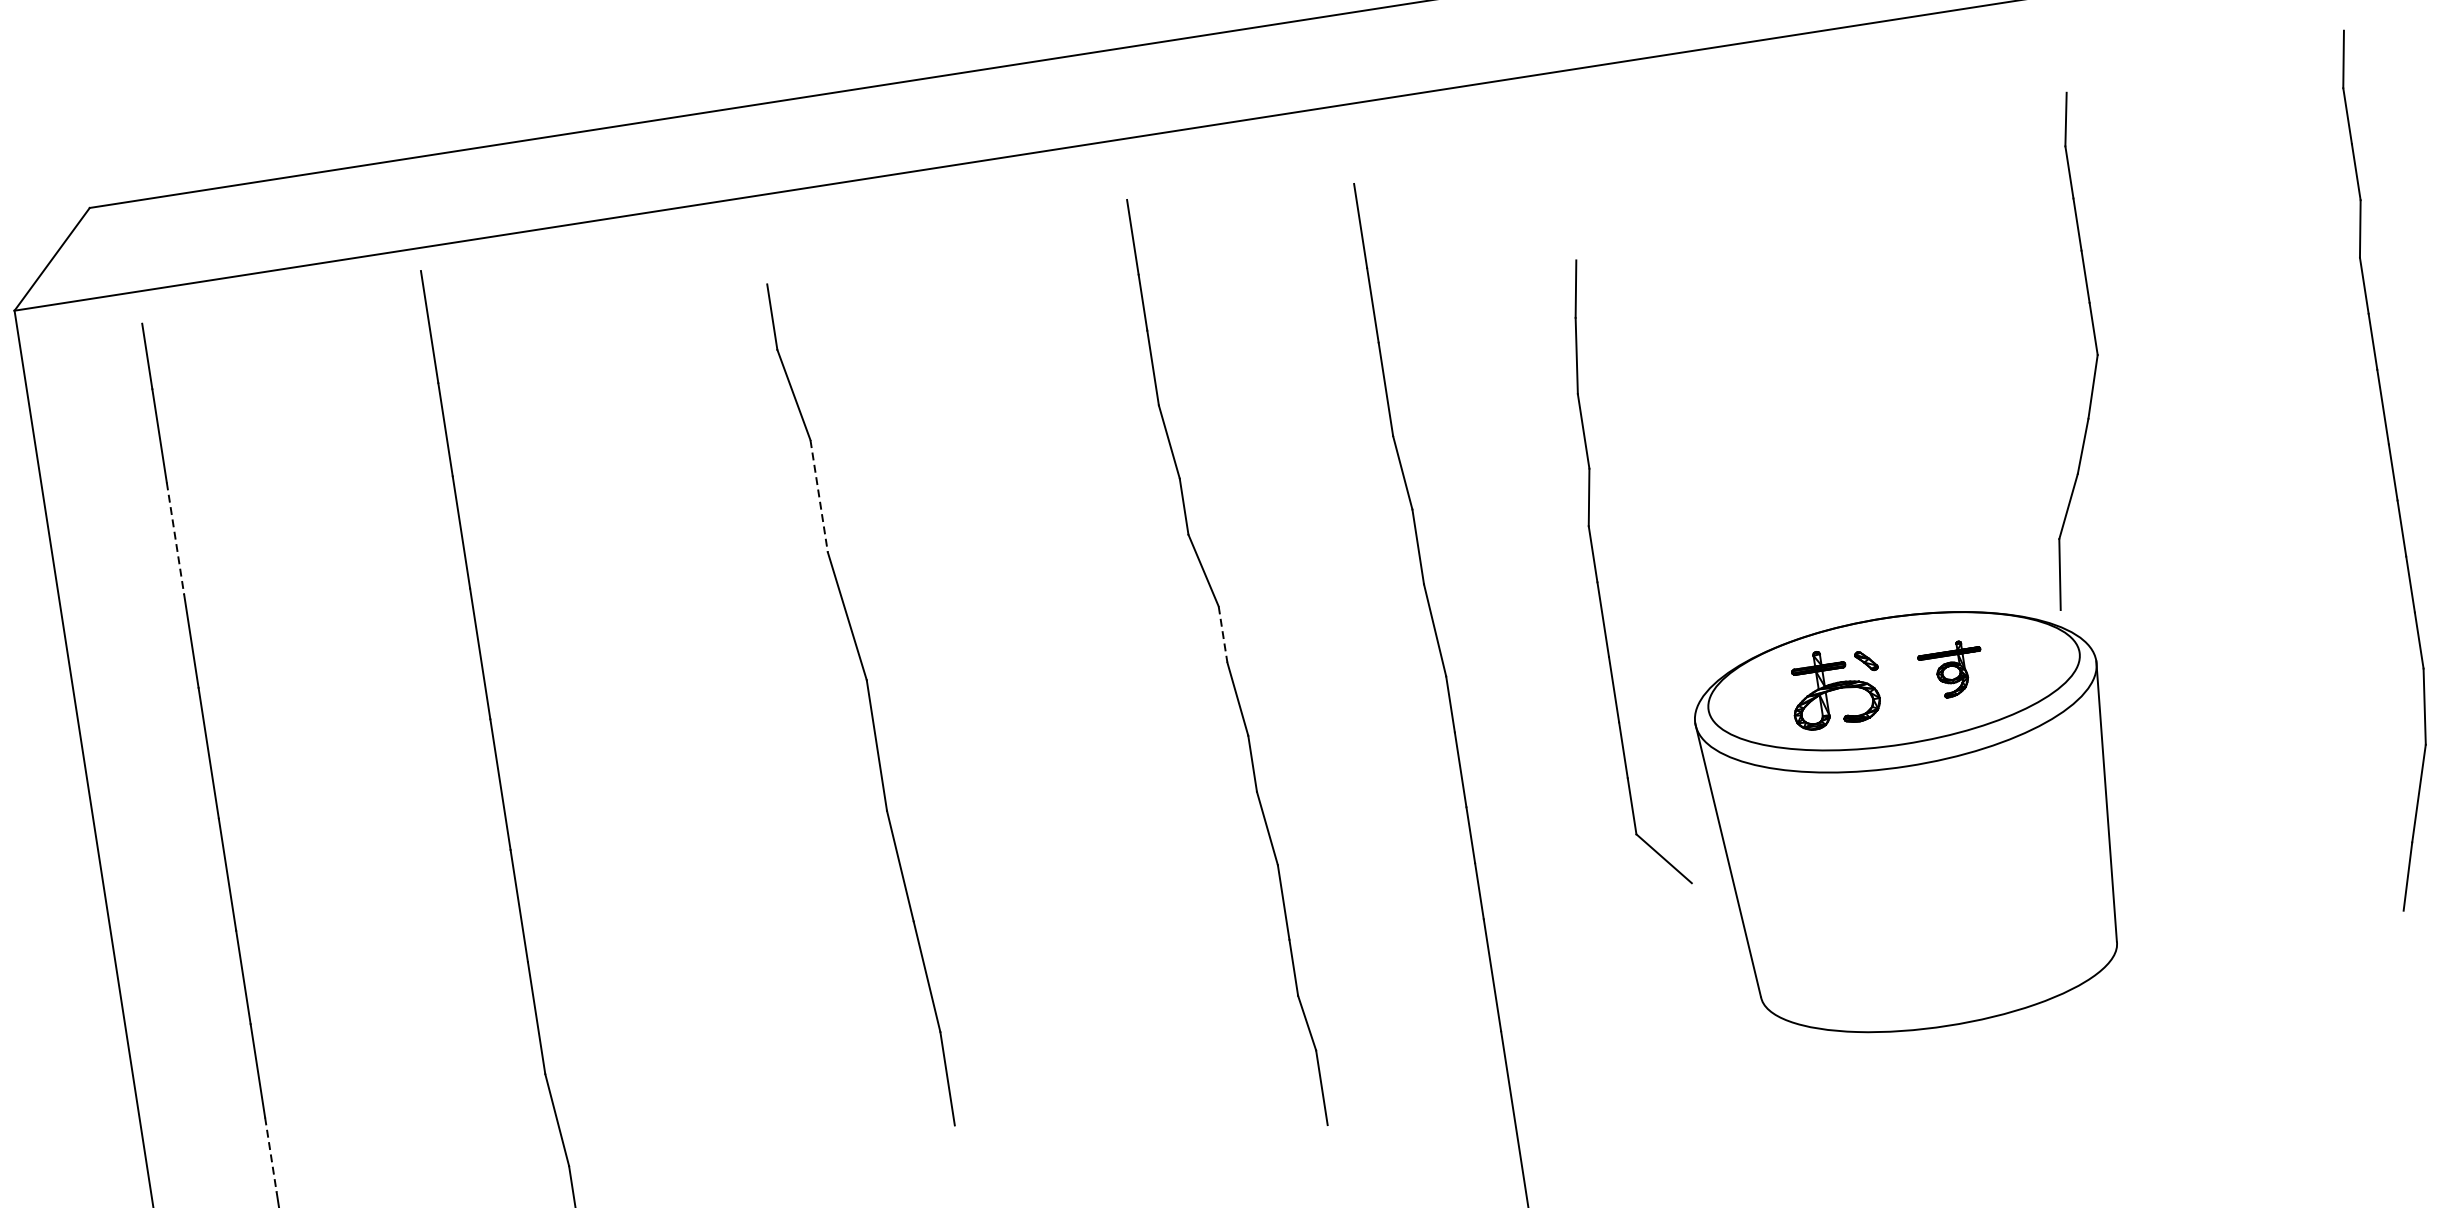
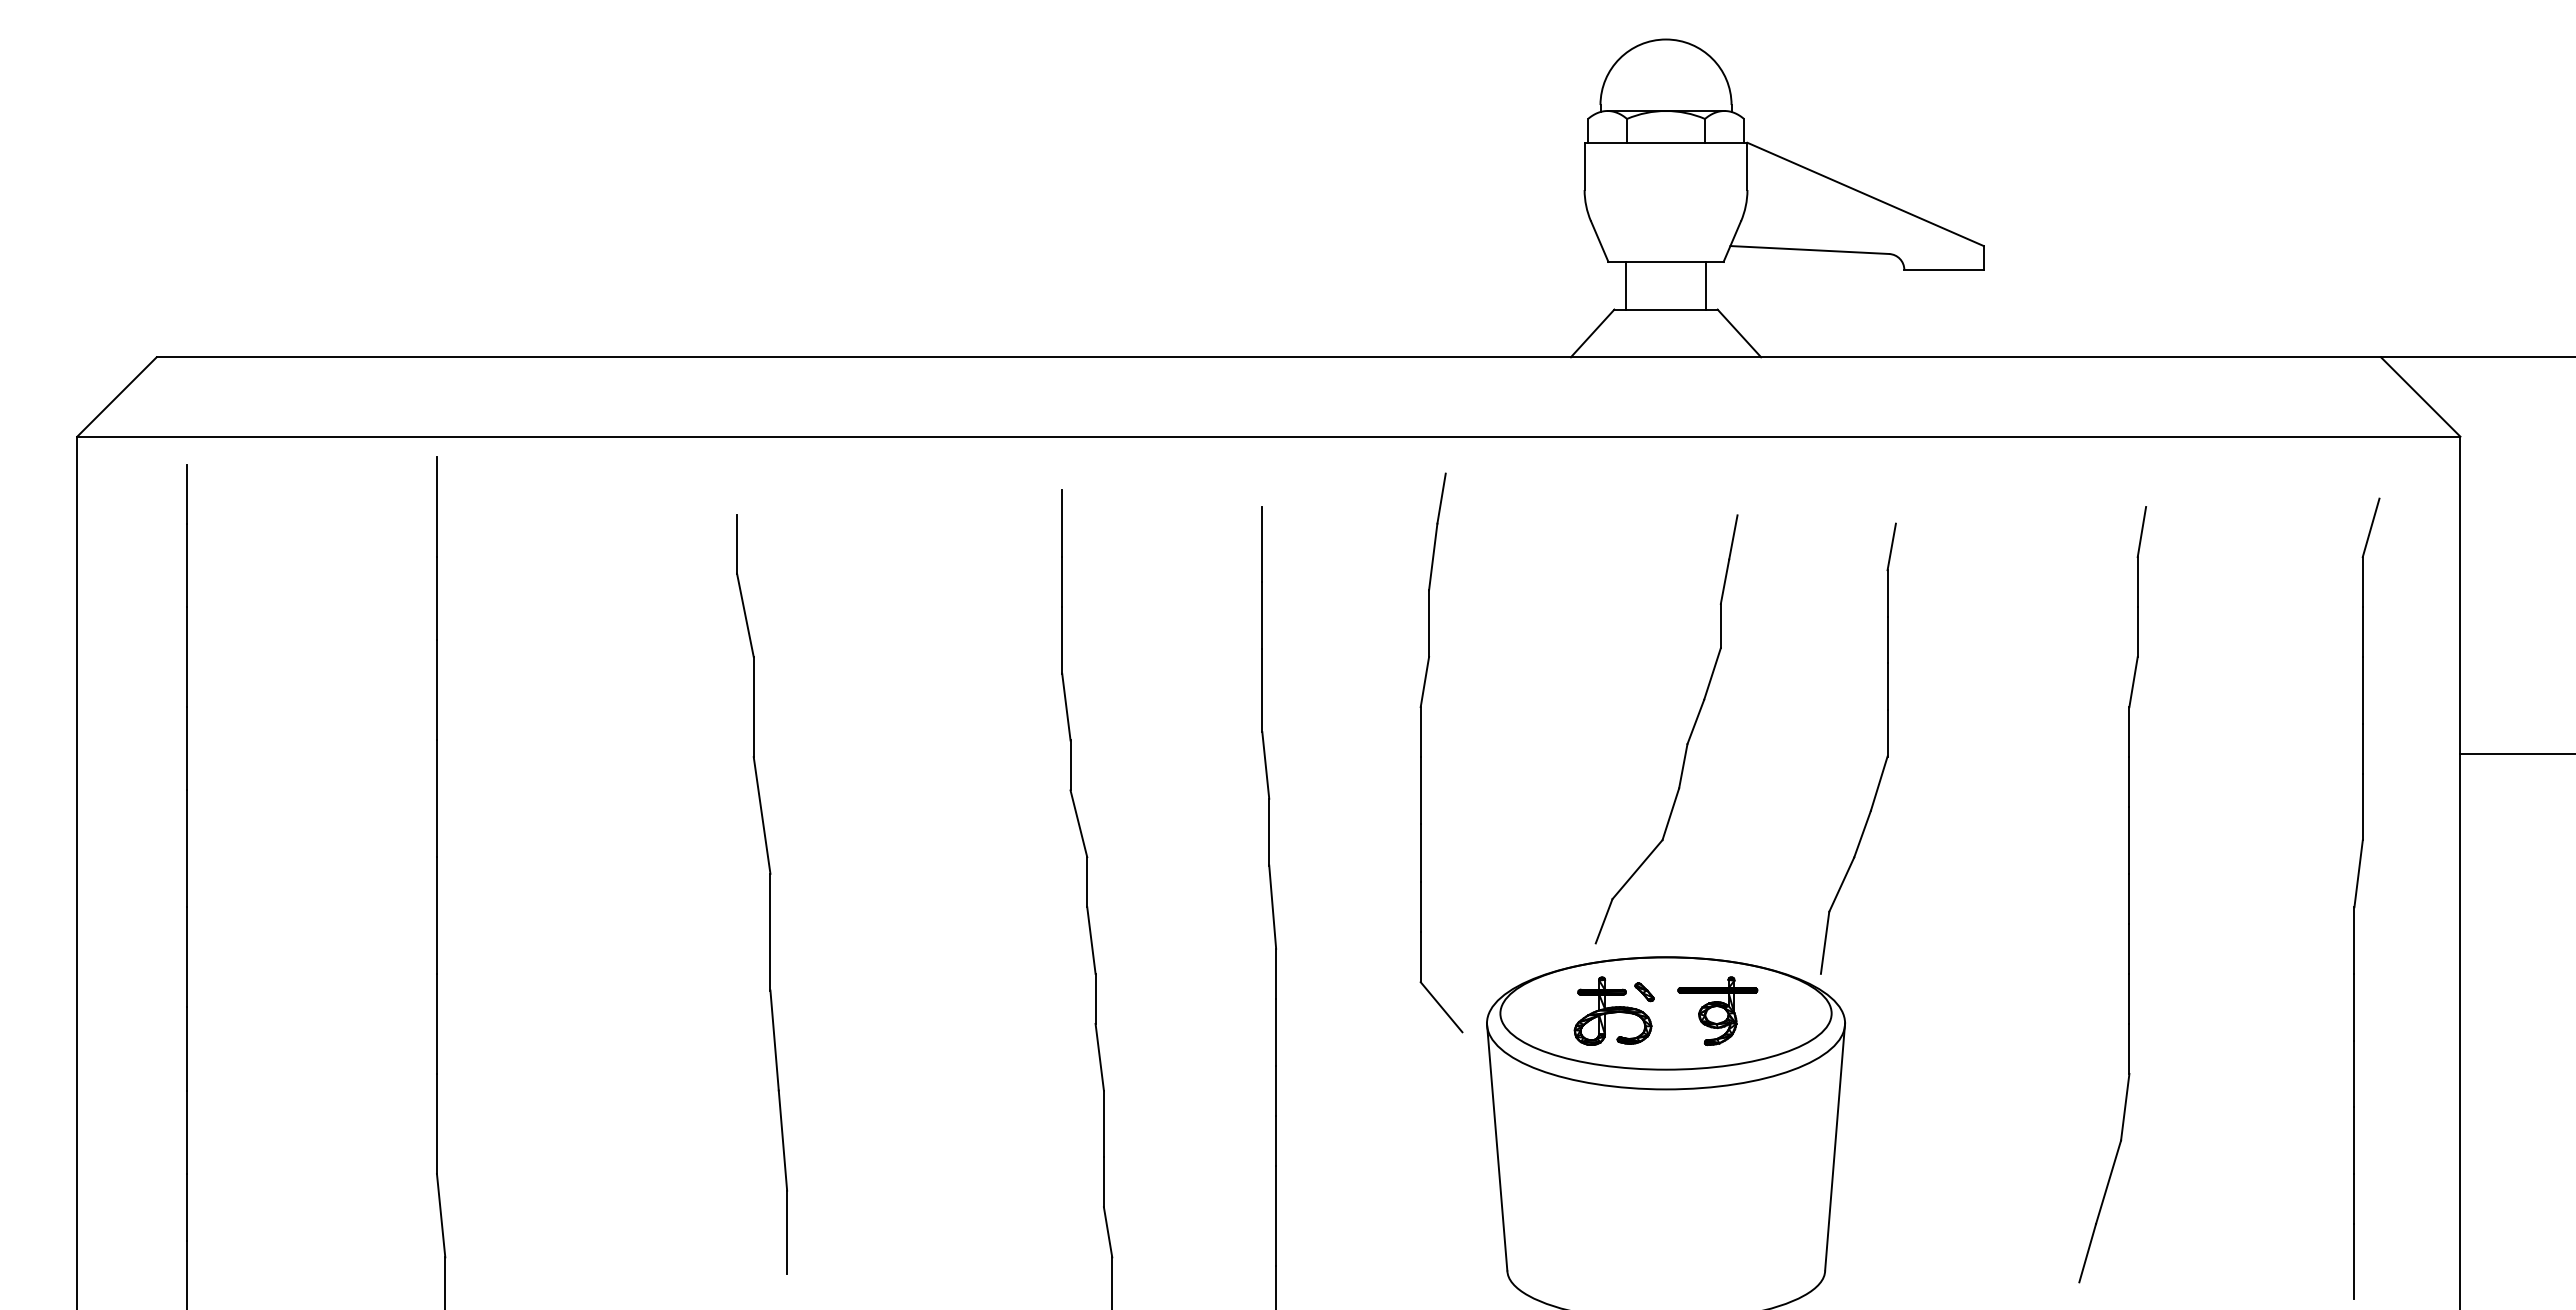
part: (1870, 371) -> (1687, 740), added
line: (818, 496) -> (753, 707), dashed -> solid
line: (175, 539) -> (186, 657), dashed -> solid
part: (1597, 576) -> (1421, 752), moved
line: (1223, 634) -> (1087, 882), dashed -> solid
part: (1951, 670) -> (1717, 1011), size x1.43
line: (270, 1155) -> (186, 1207), dashed -> solid

